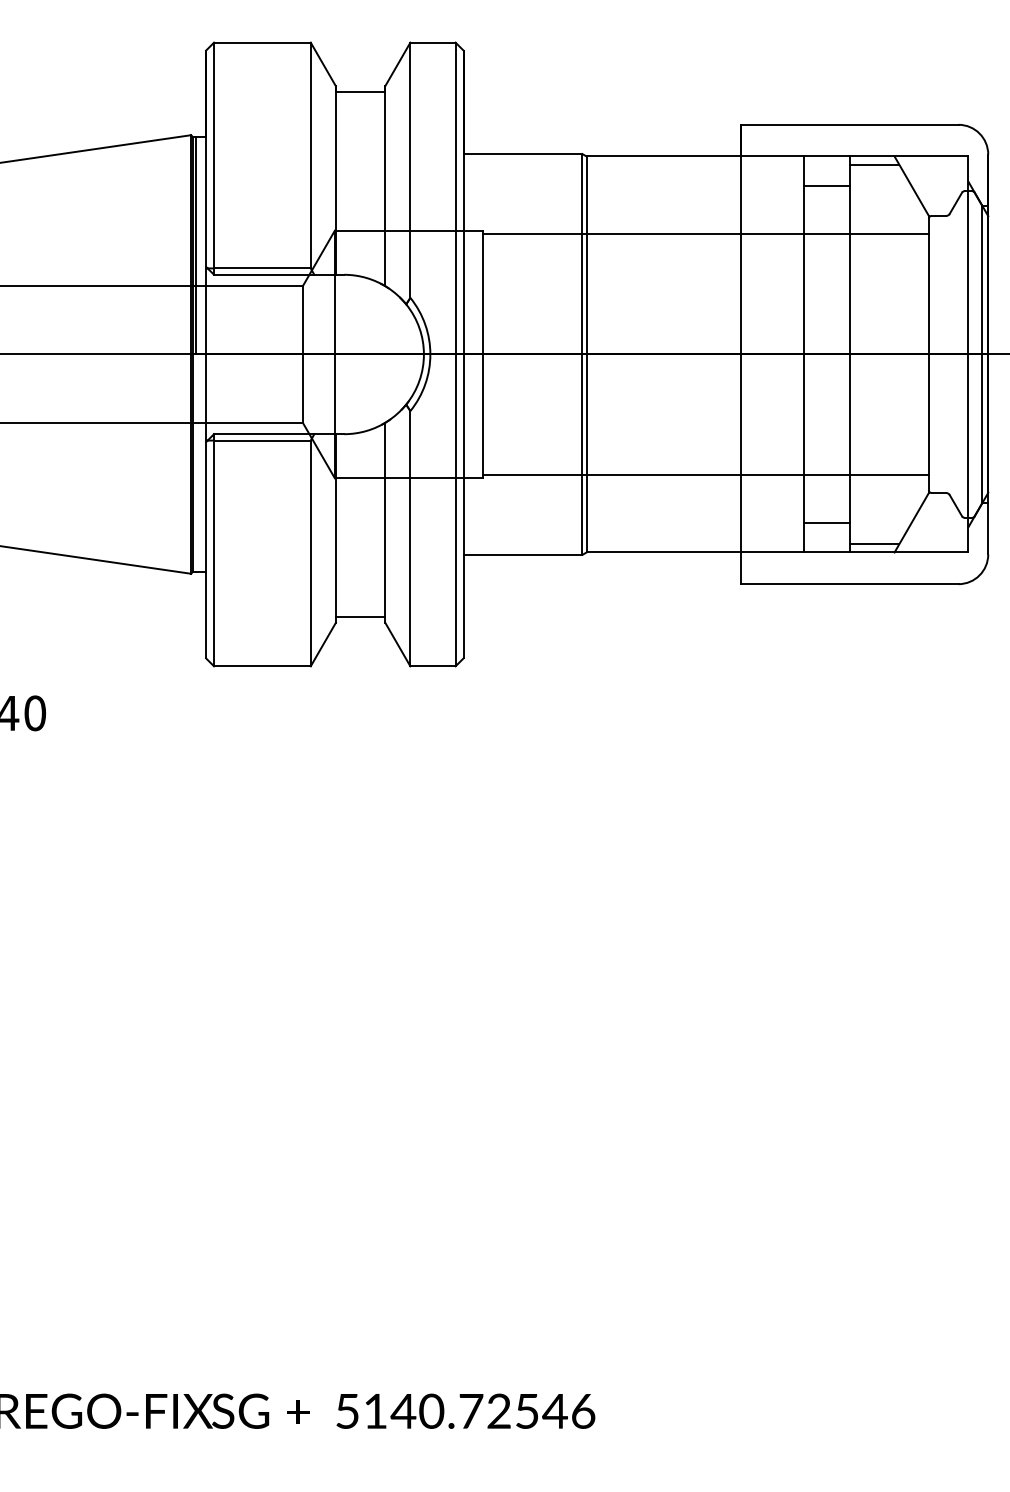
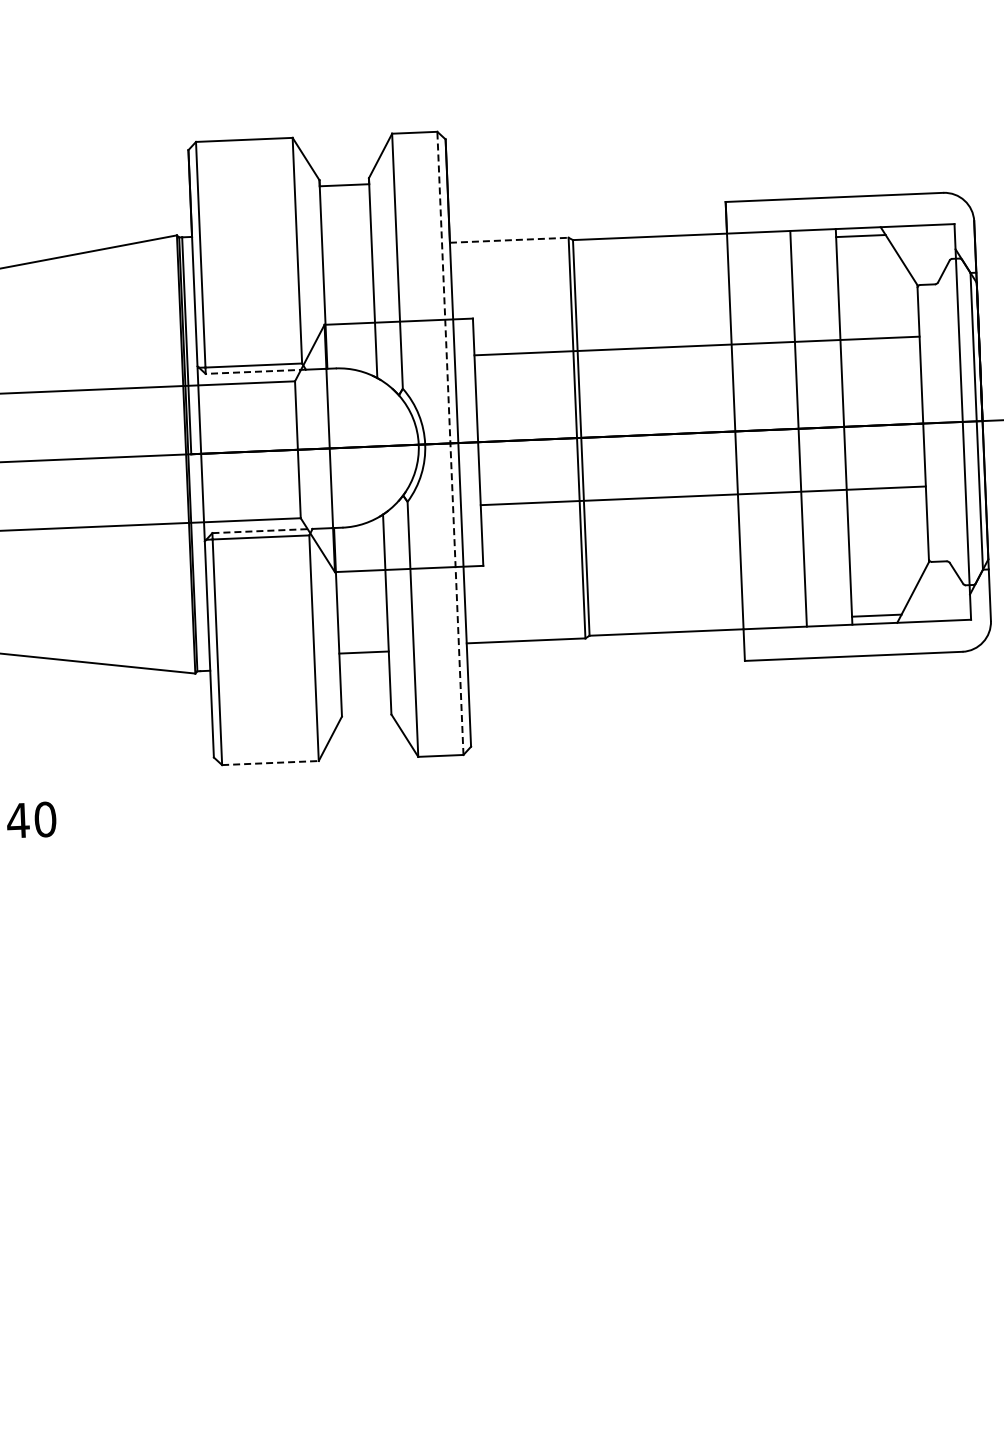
line: (523, 154) -> (509, 240), solid -> dashed
line: (826, 186) -> (813, 260), removed
line: (705, 233) -> (696, 346), moved
line: (263, 274) -> (255, 371), solid -> dashed
line: (455, 354) -> (450, 443), solid -> dashed
line: (264, 434) -> (262, 531), solid -> dashed
line: (705, 475) -> (702, 495), moved
line: (826, 522) -> (828, 595), removed
line: (360, 616) -> (363, 652), moved
line: (262, 666) -> (270, 763), solid -> dashed

